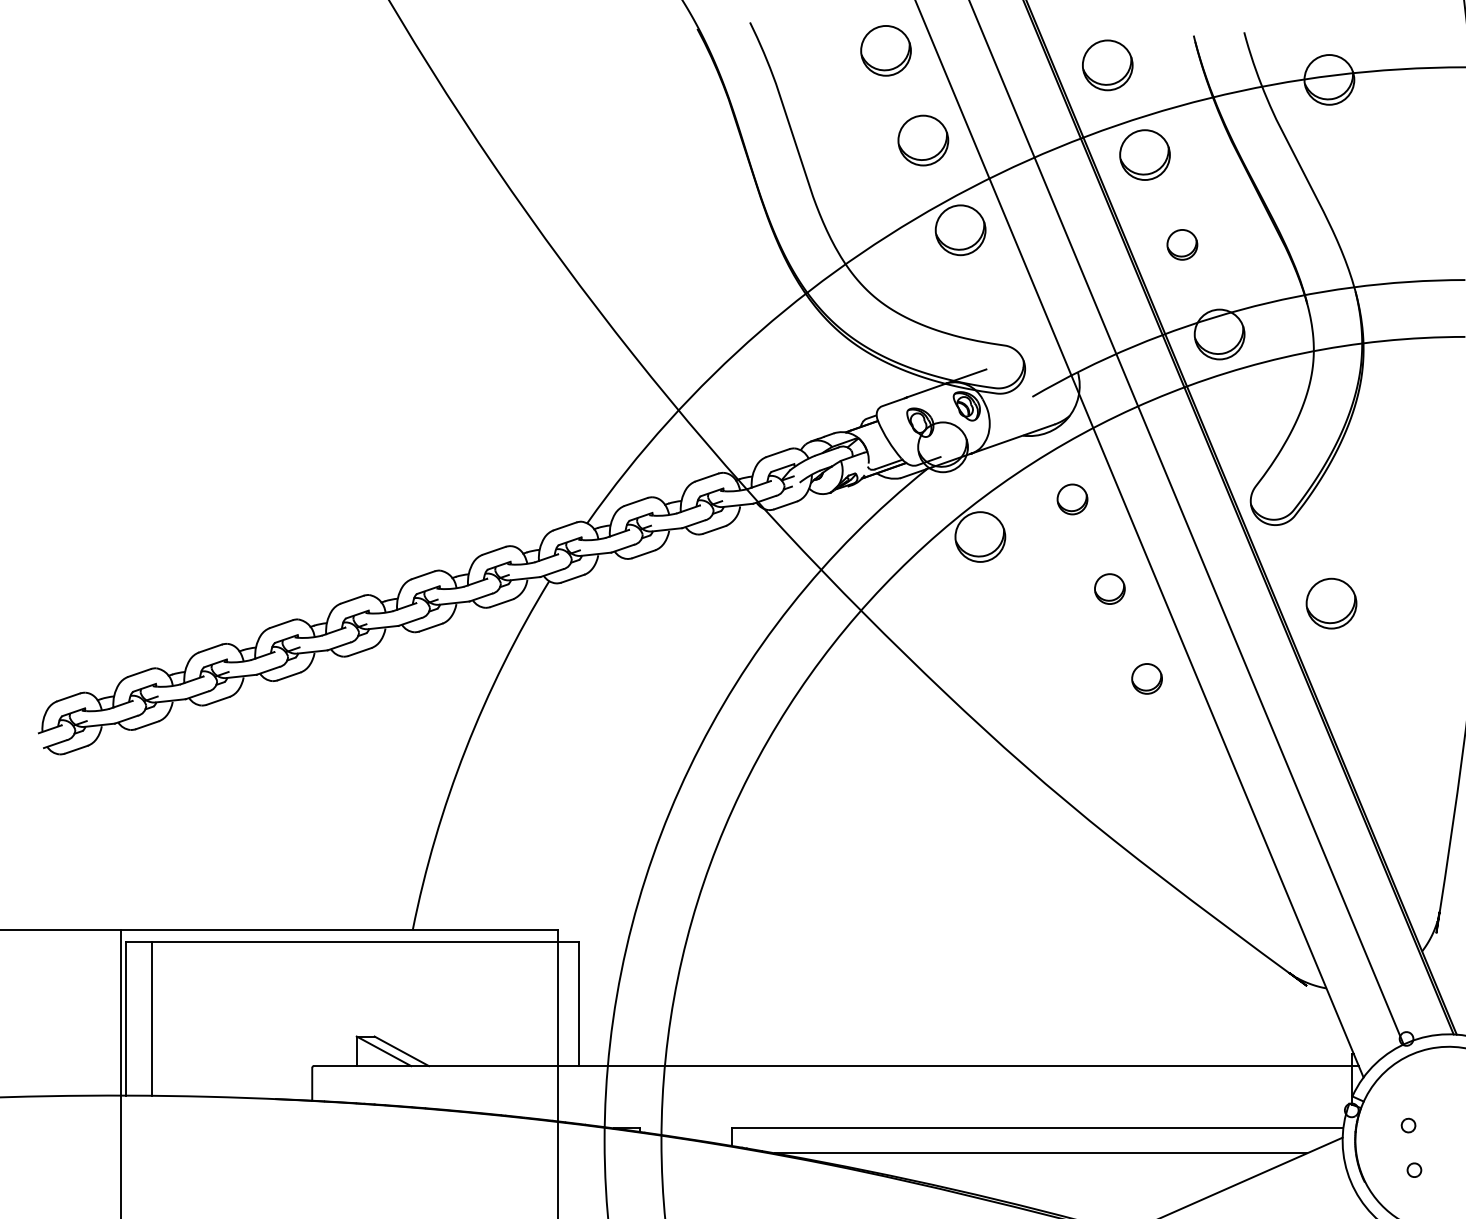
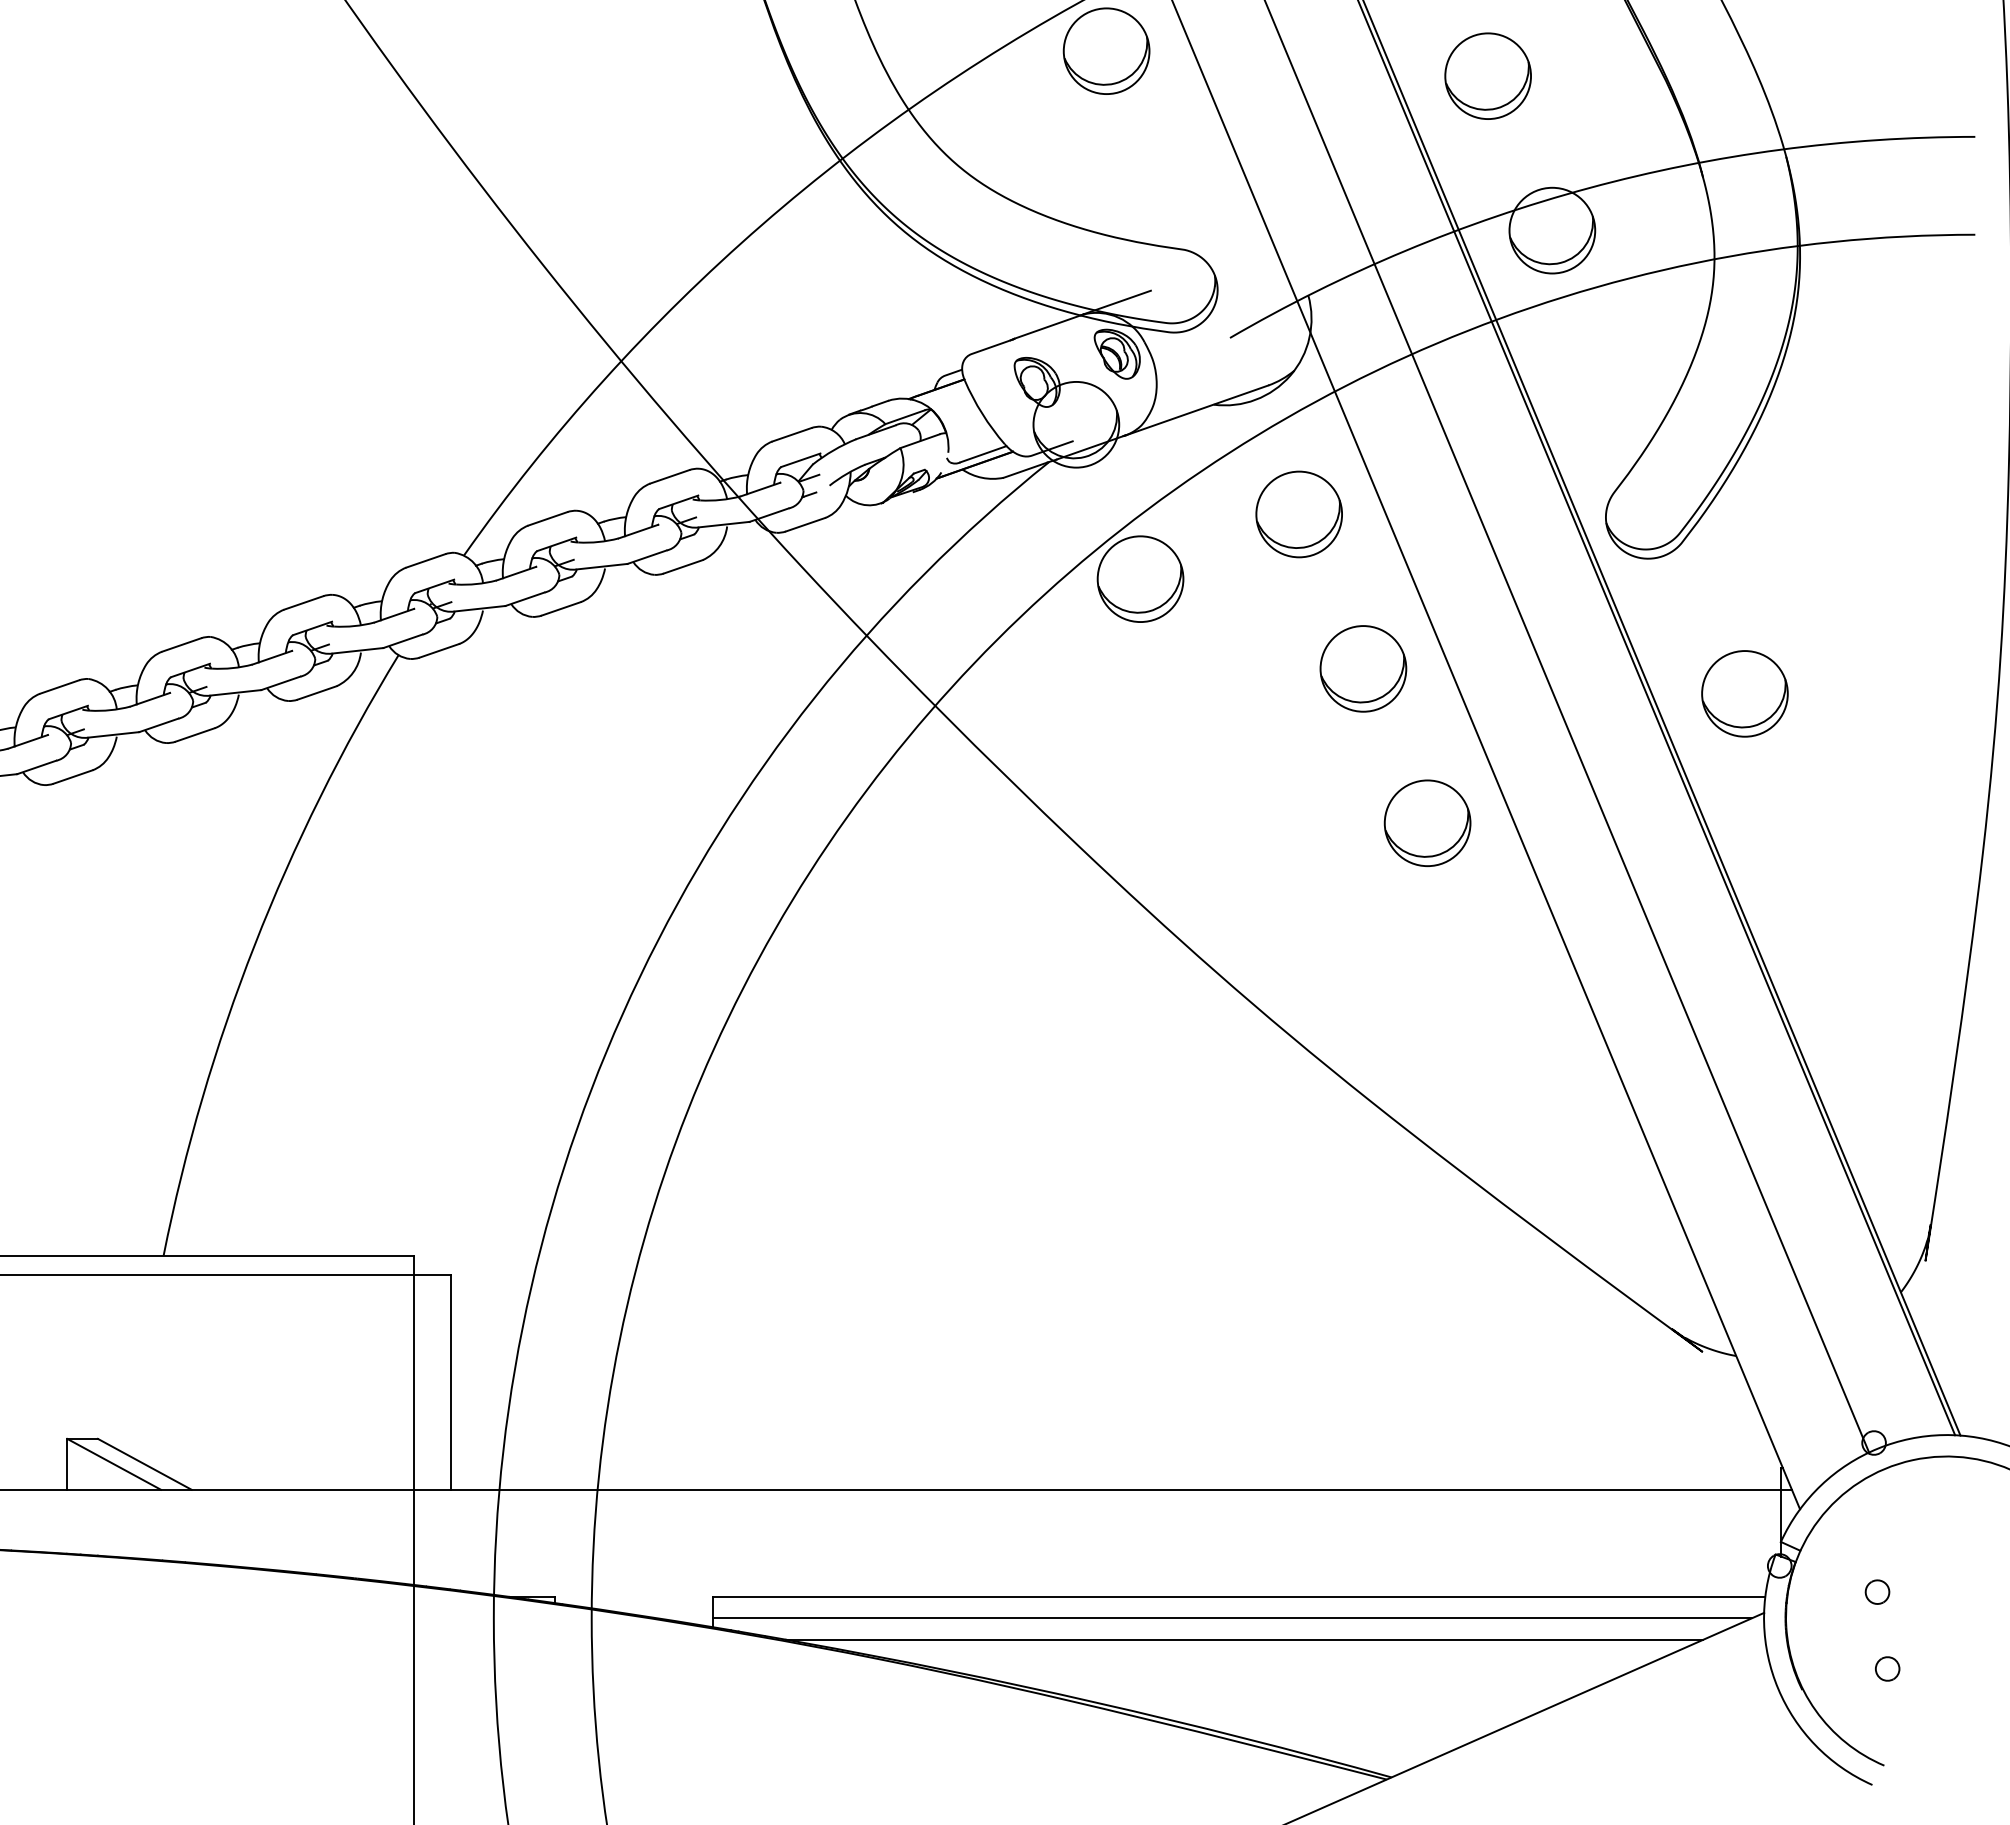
part: (1182, 244) -> (1488, 75), size x1.67
part: (1072, 499) -> (1299, 514), size x1.67
part: (1109, 588) -> (1362, 667), size x1.67
part: (1146, 678) -> (1426, 822), size x1.67
line: (1033, 1140) -> (1231, 1617), added

